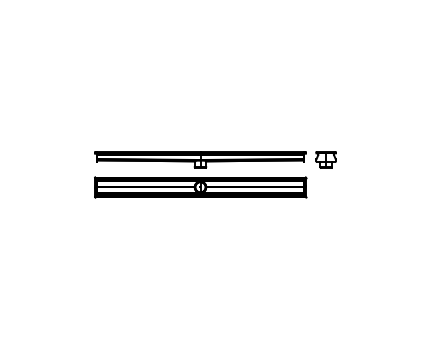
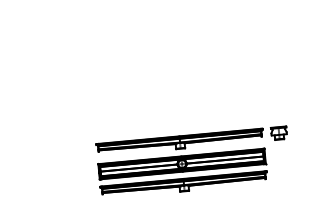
part: (200, 213) -> (184, 184), added

